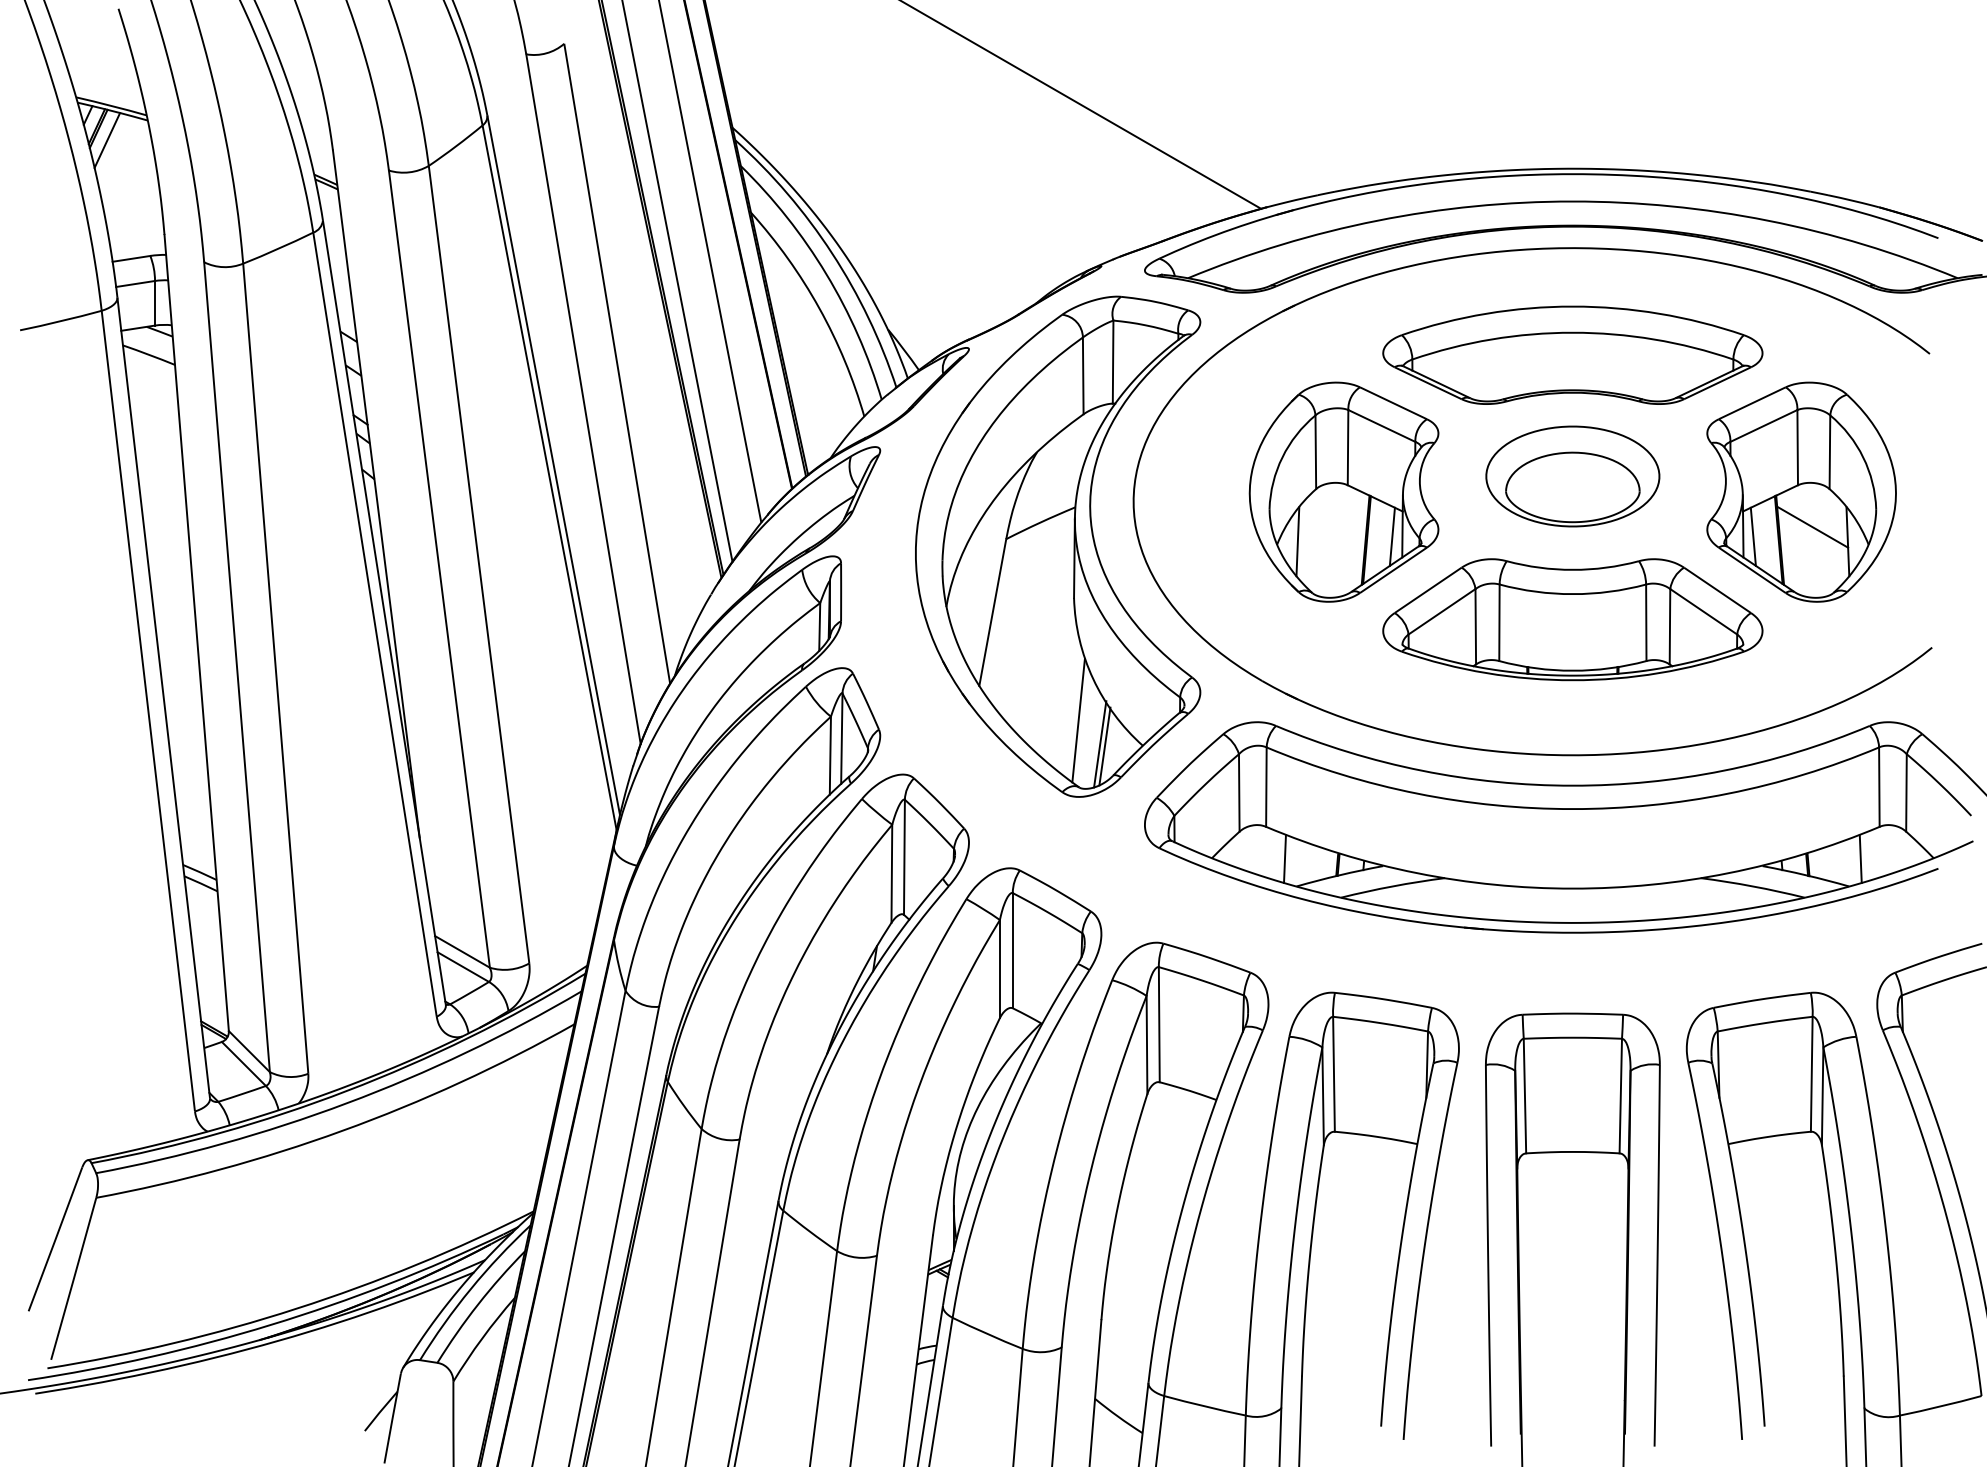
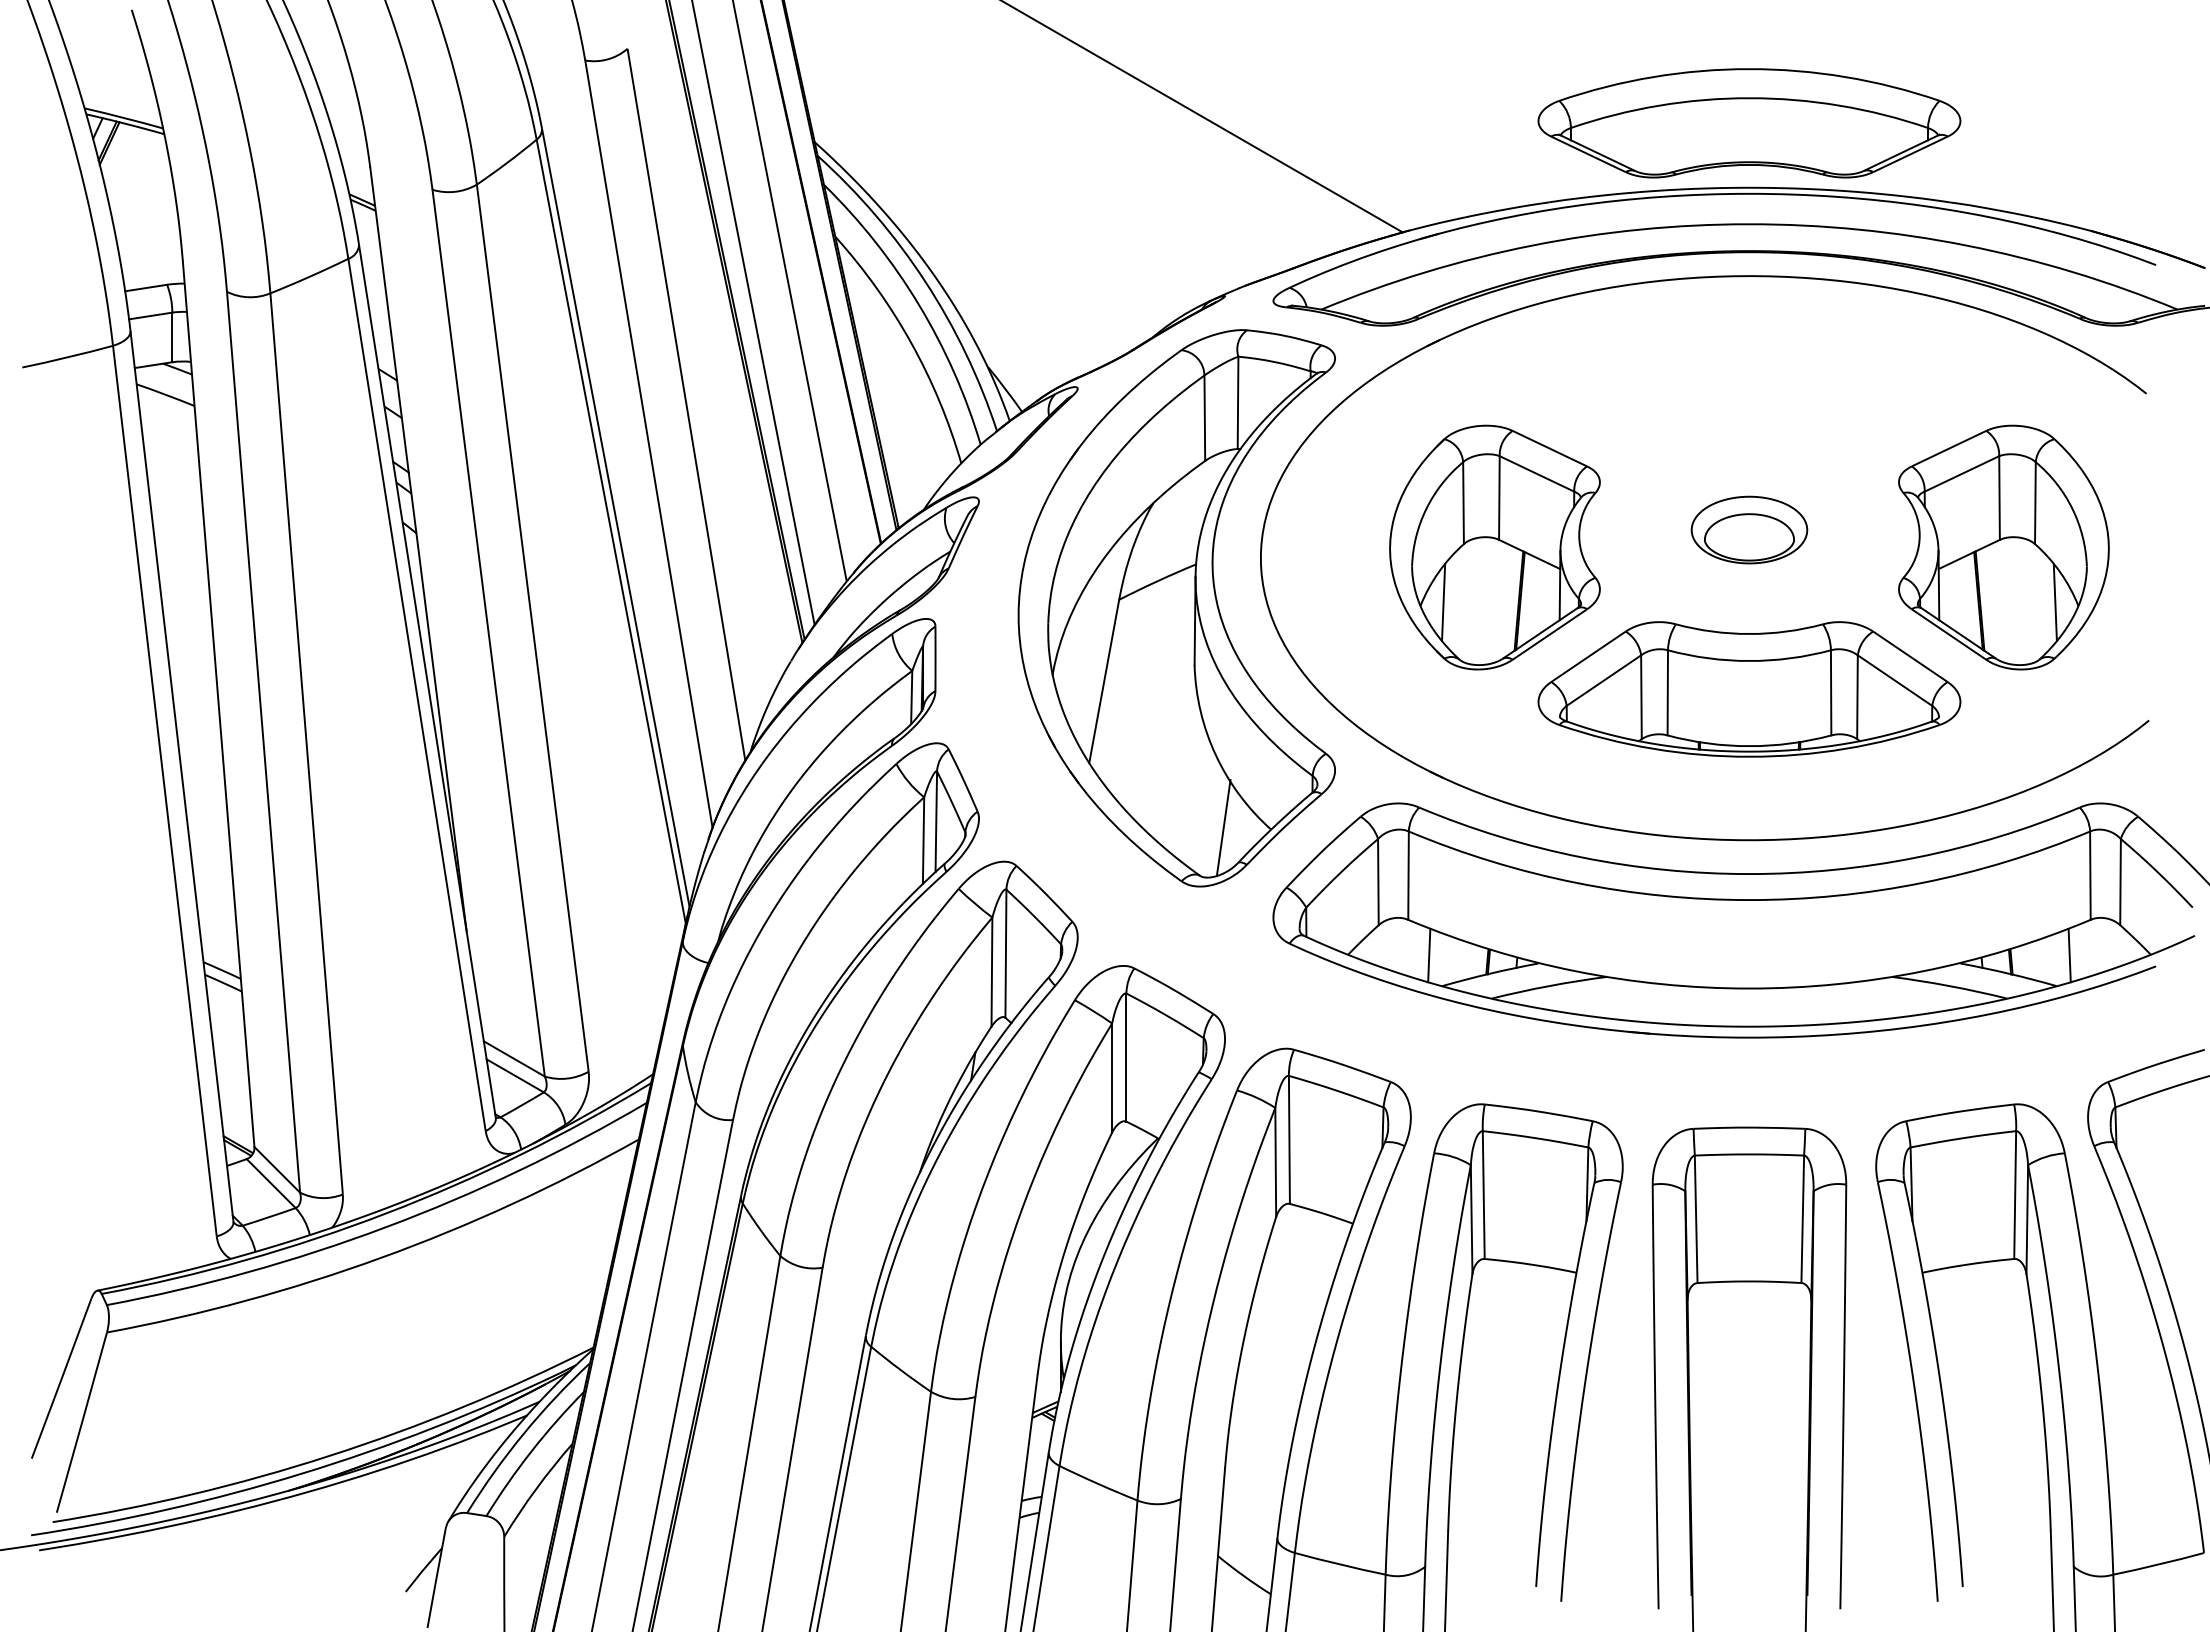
line: (107, 139) -> (119, 155), removed
part: (1572, 355) -> (1749, 123), moved
part: (1572, 475) -> (1749, 529), size x0.6
line: (1812, 527) -> (2015, 586), removed
line: (1392, 536) -> (1548, 596), removed
line: (1753, 536) -> (1950, 596), removed
line: (1078, 720) -> (1199, 801), removed
line: (1104, 746) -> (1228, 830), removed

